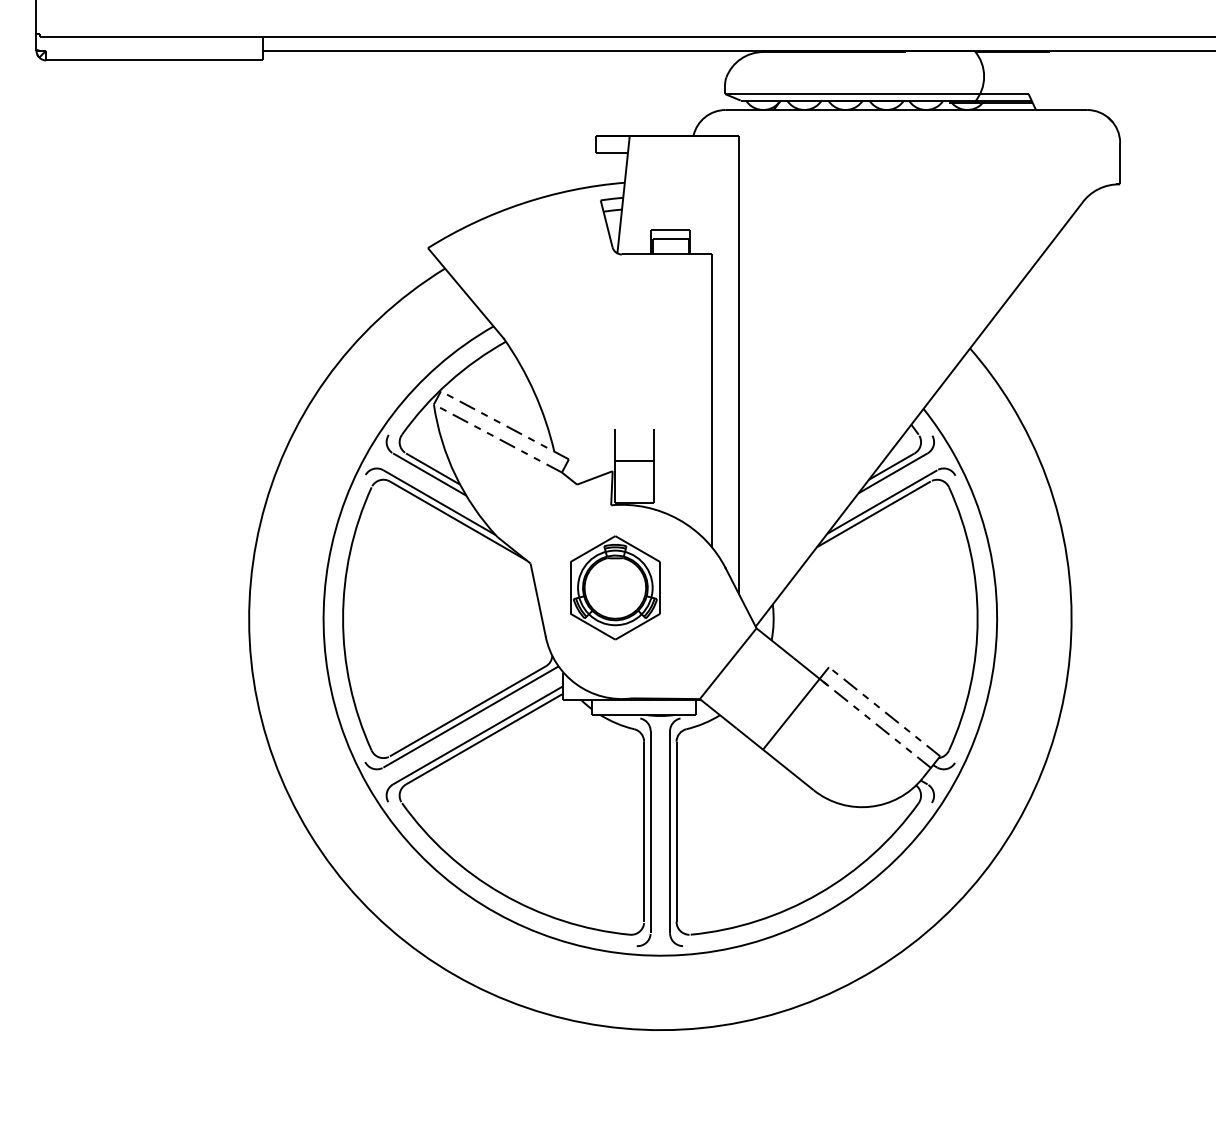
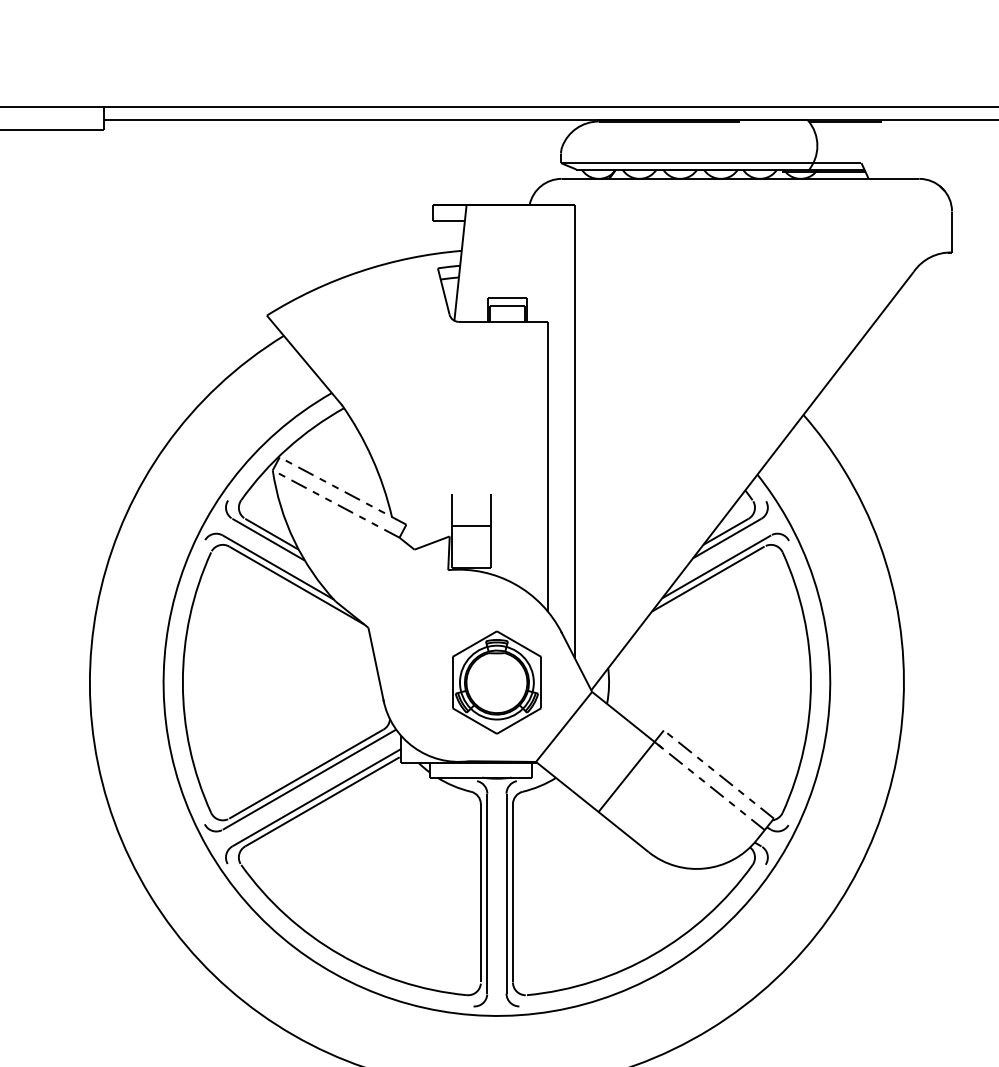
part: (615, 587) -> (497, 682), moved

